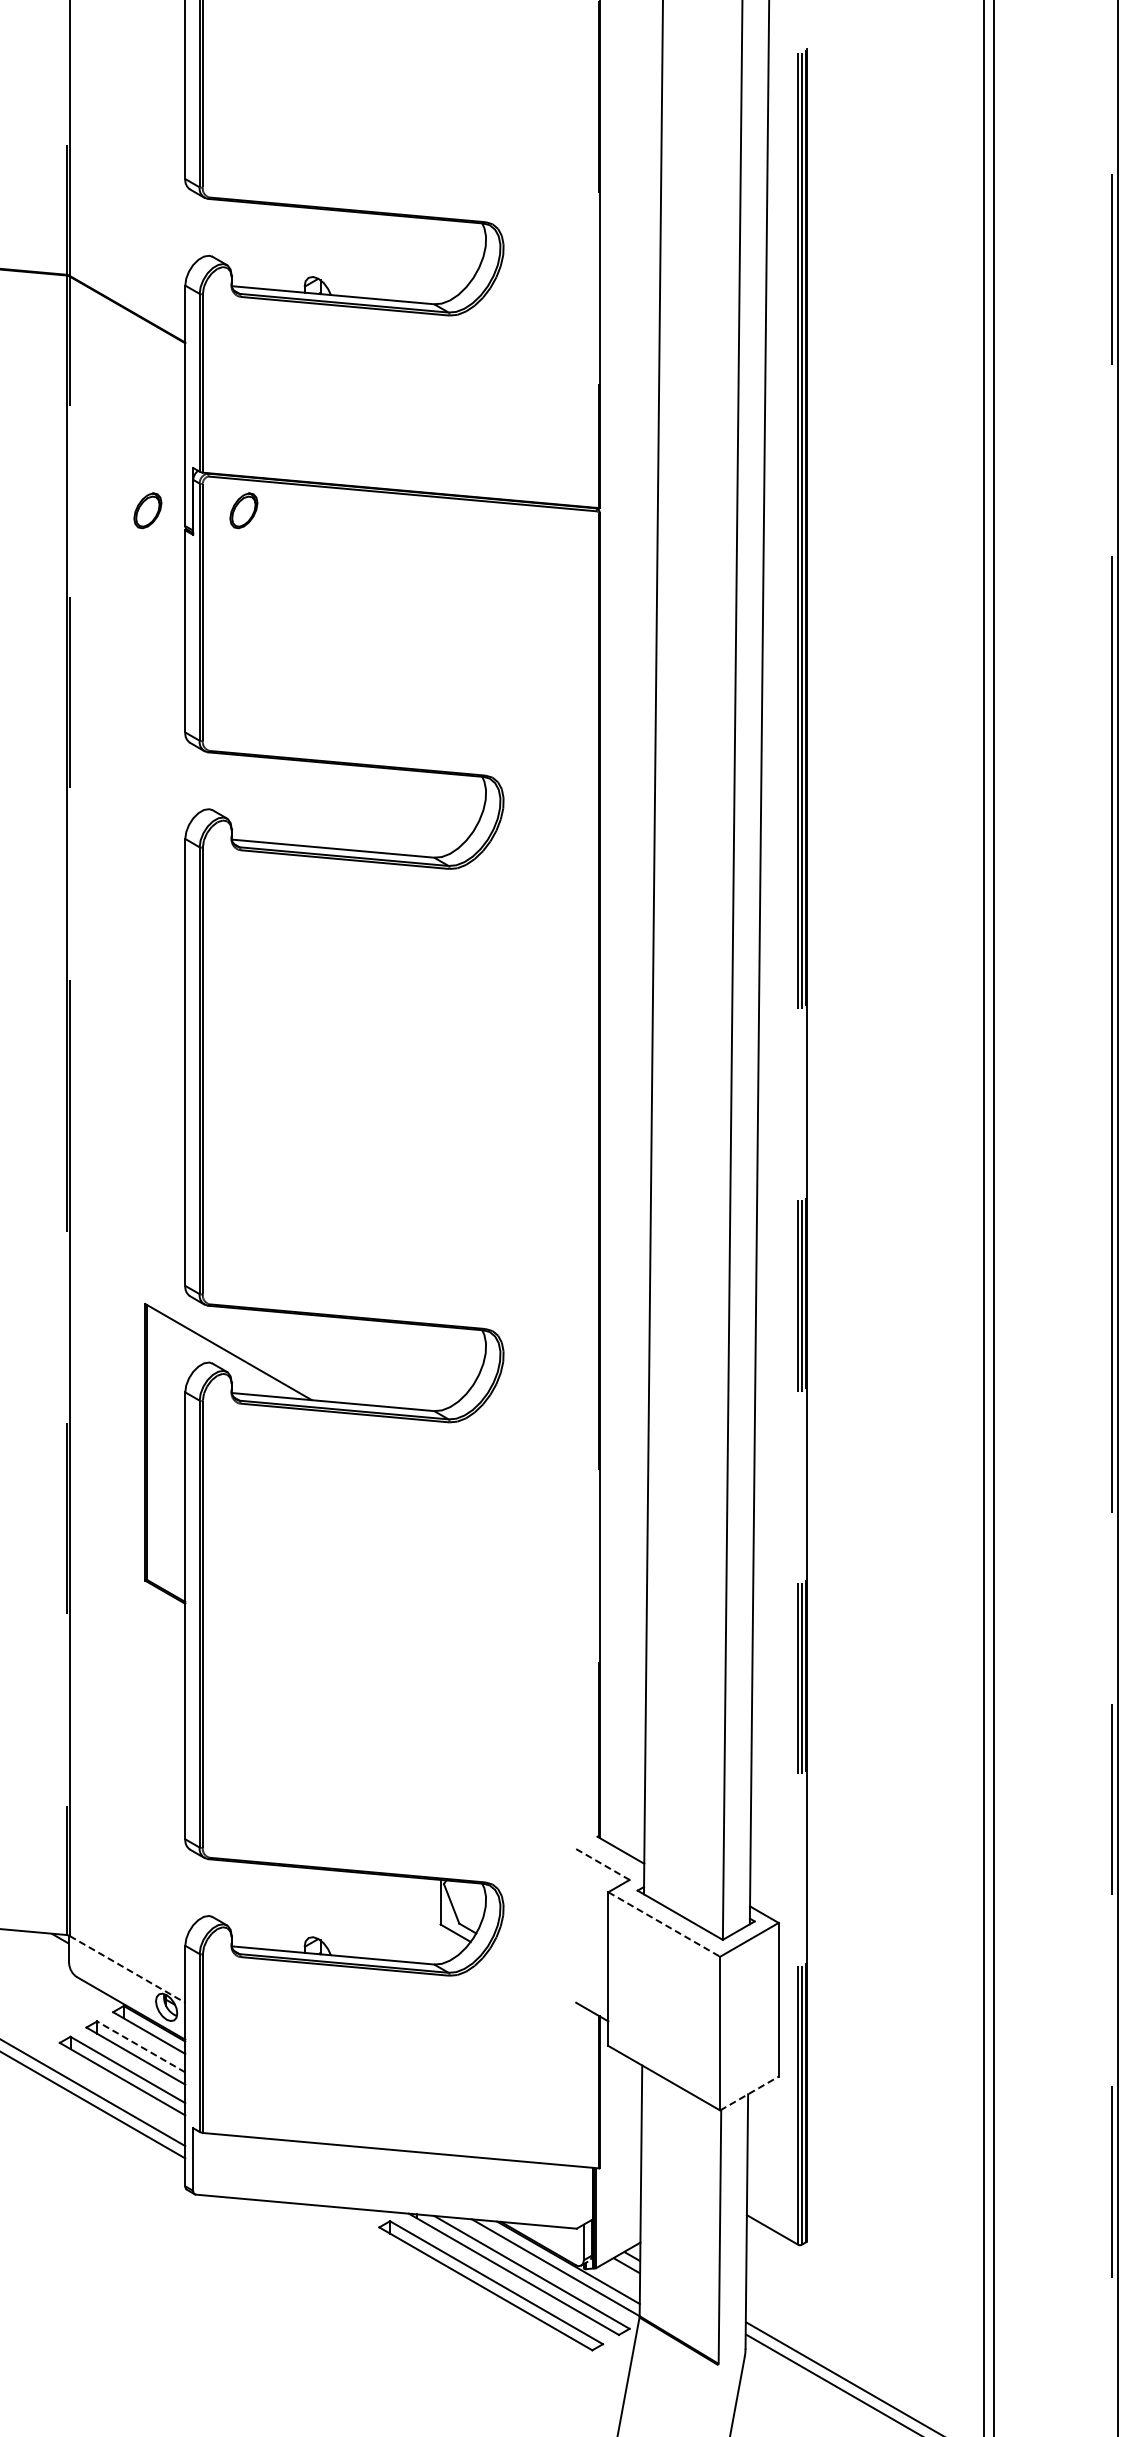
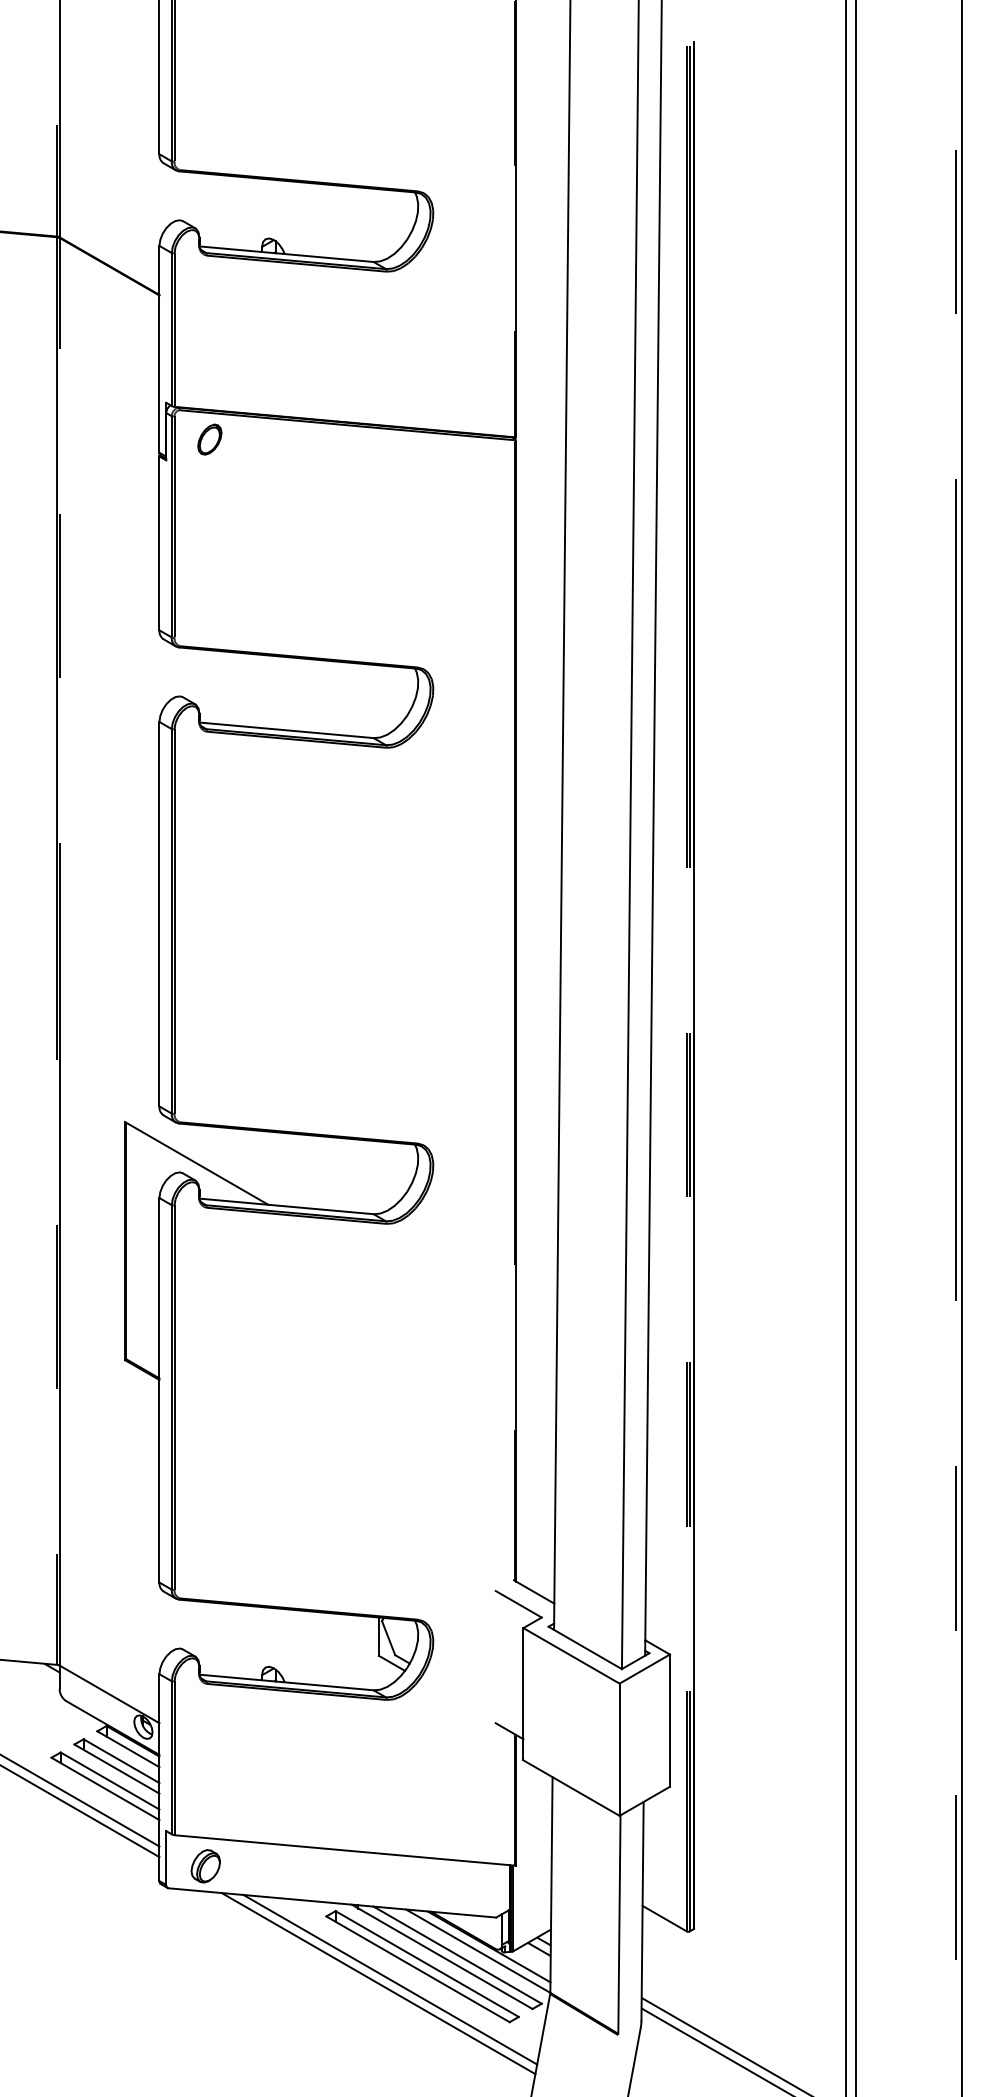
part: (147, 510) -> (126, 439), removed
line: (602, 1864) -> (518, 1604), dashed -> solid
line: (664, 1924) -> (571, 1655), dashed -> solid
line: (127, 1969) -> (109, 1694), dashed -> solid
line: (141, 2046) -> (121, 1760), dashed -> solid
line: (749, 2093) -> (644, 1801), dashed -> solid
part: (238, 2168) -> (205, 1865), added
line: (453, 2300) -> (390, 1979), added
line: (439, 2305) -> (378, 1983), added

